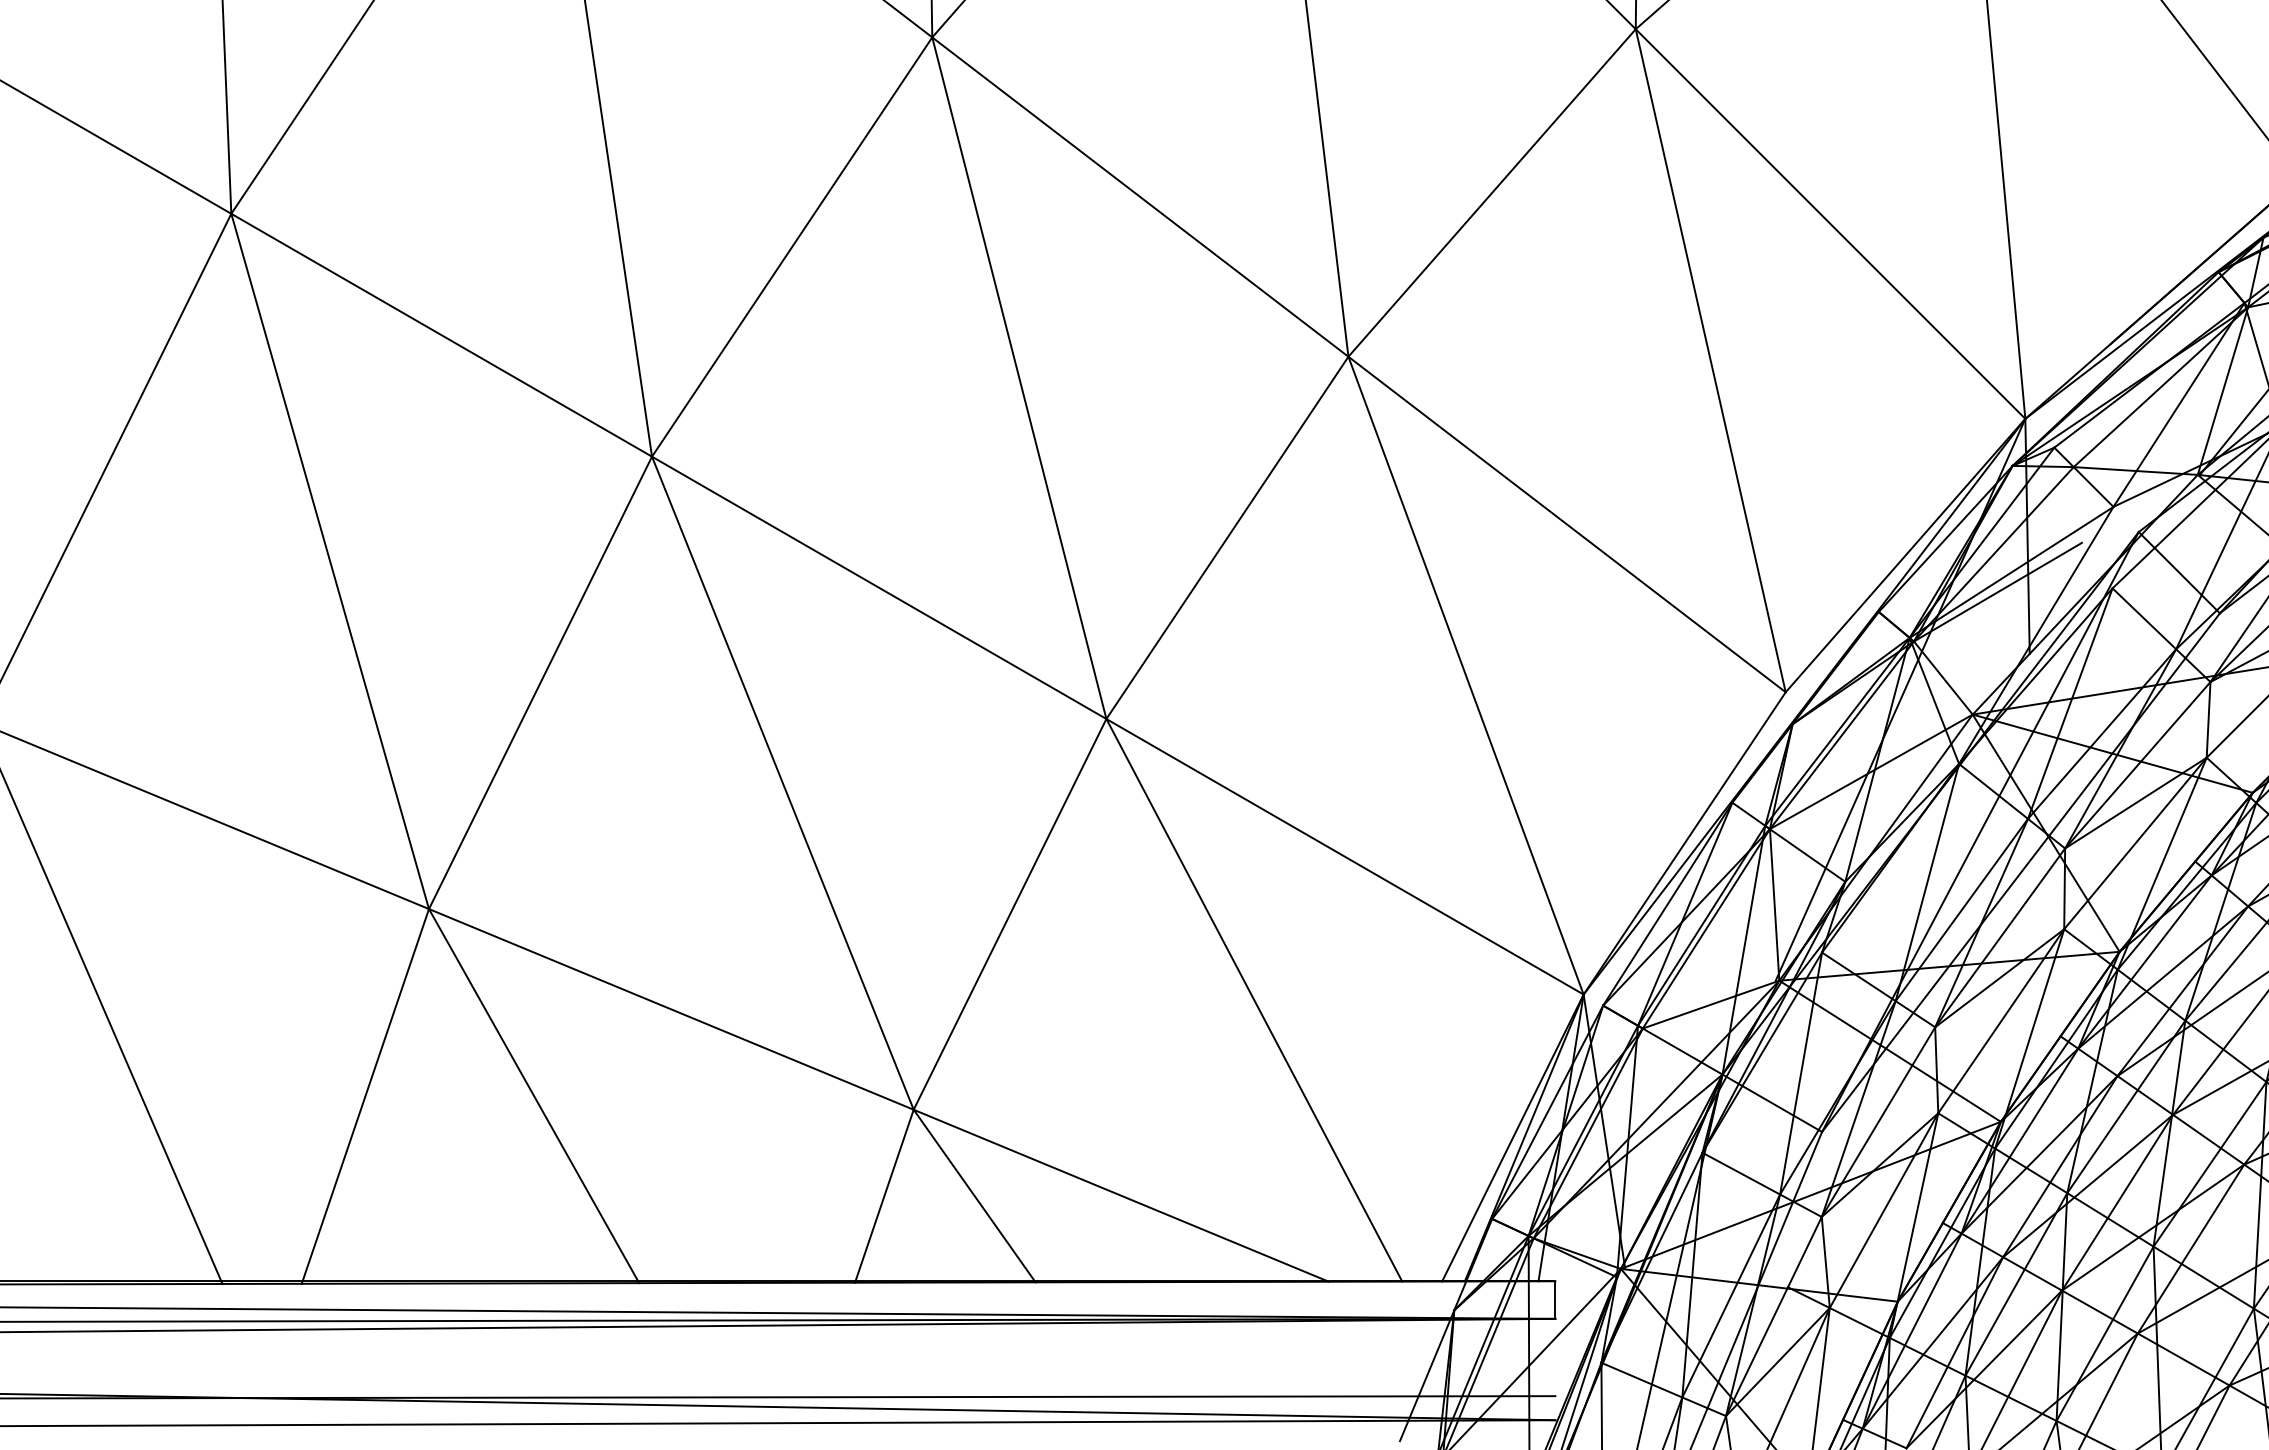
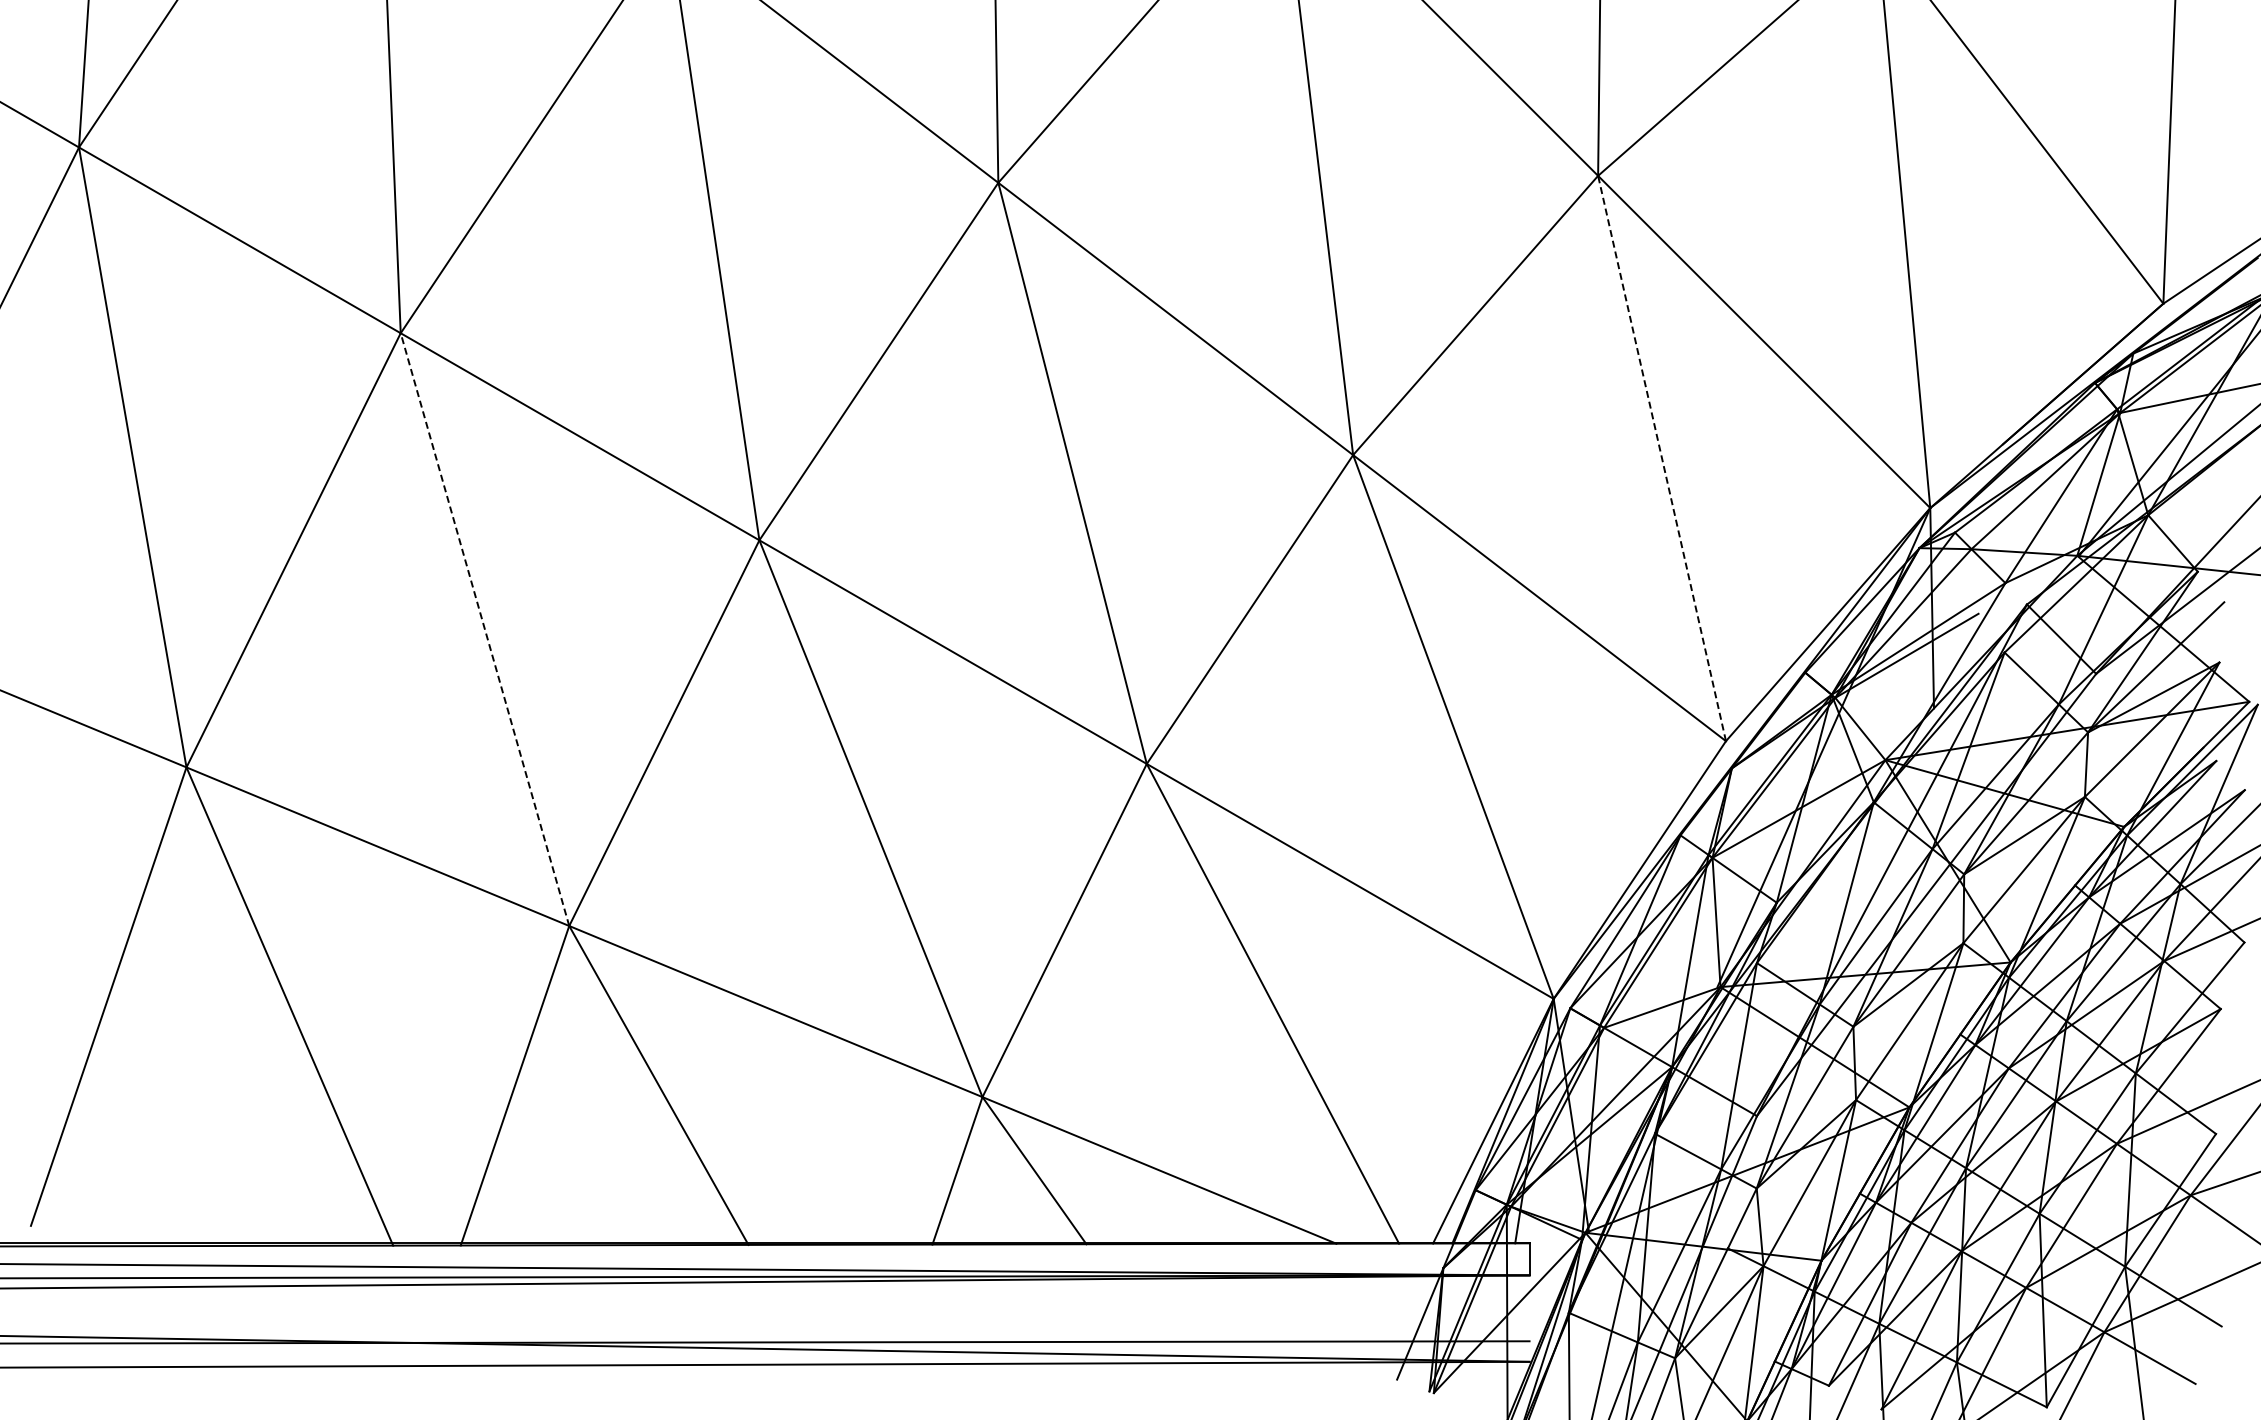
line: (1711, 360) -> (1662, 458), solid -> dashed
line: (329, 561) -> (484, 629), solid -> dashed

